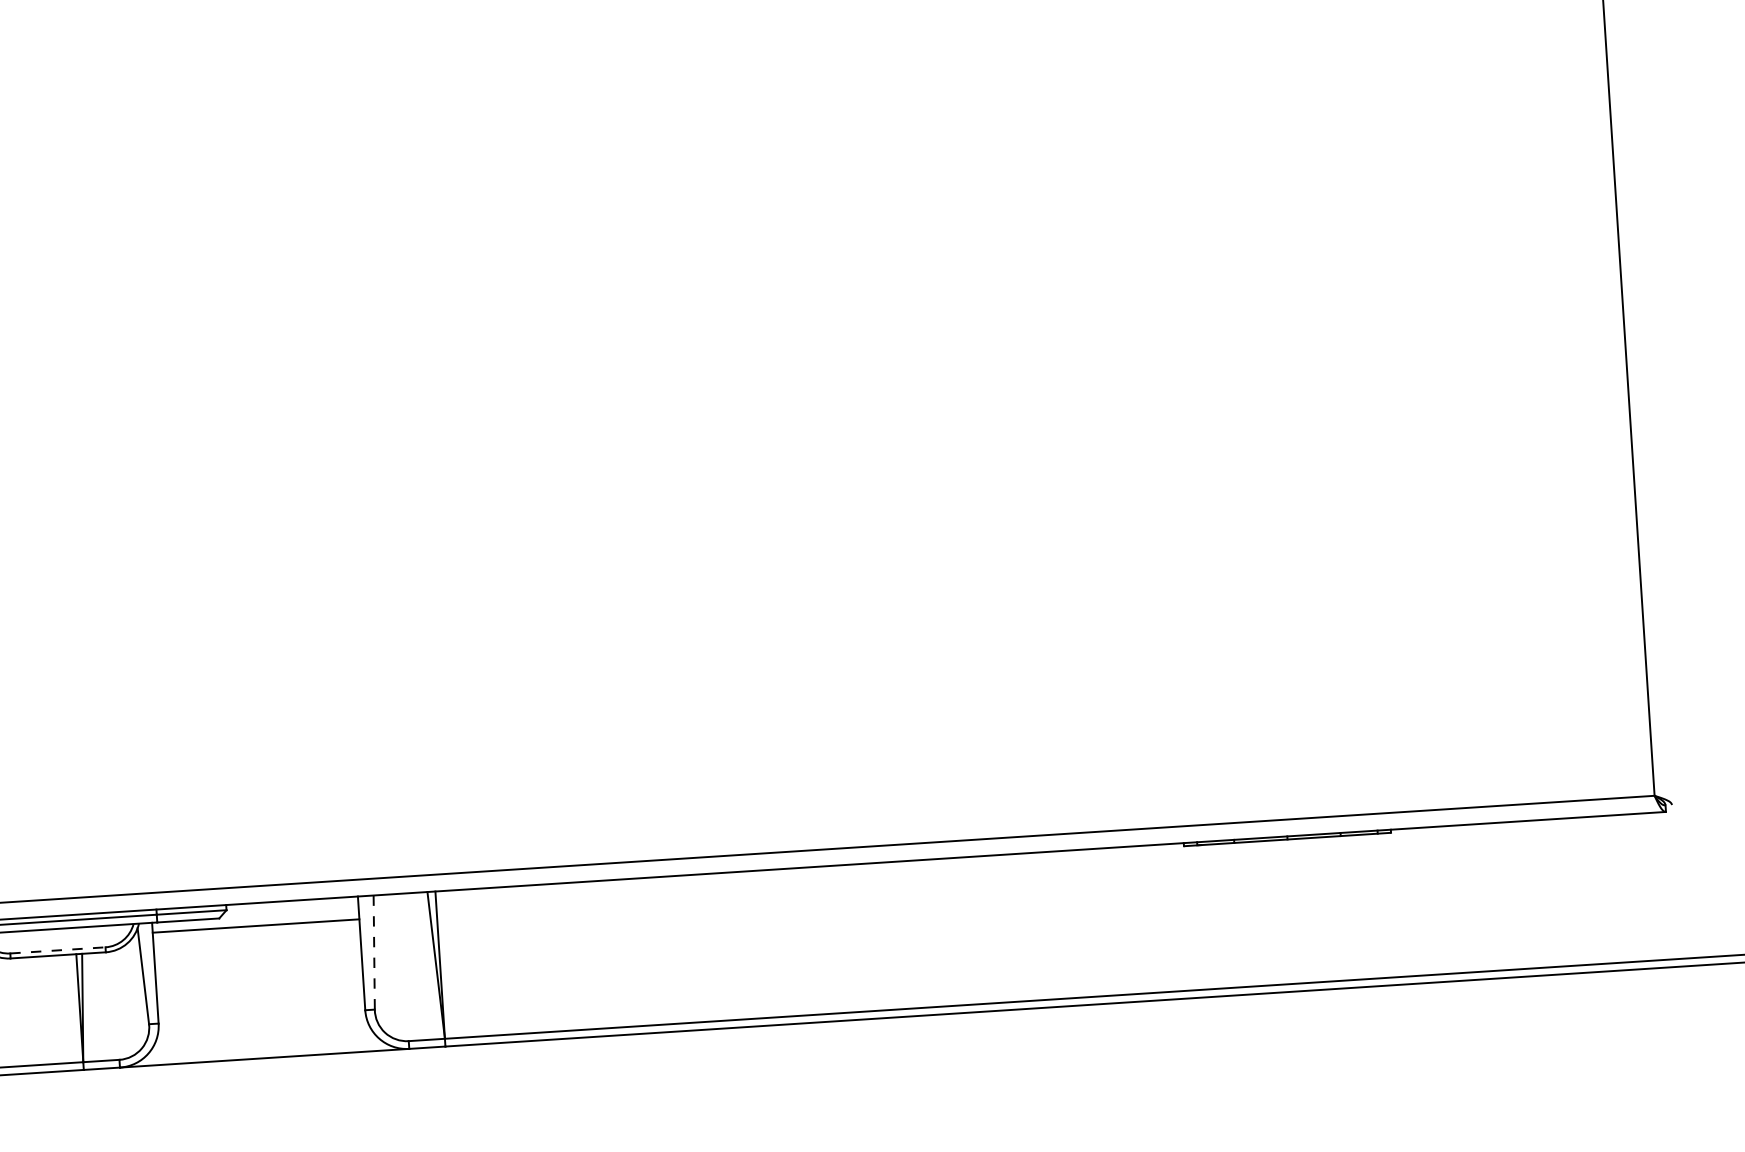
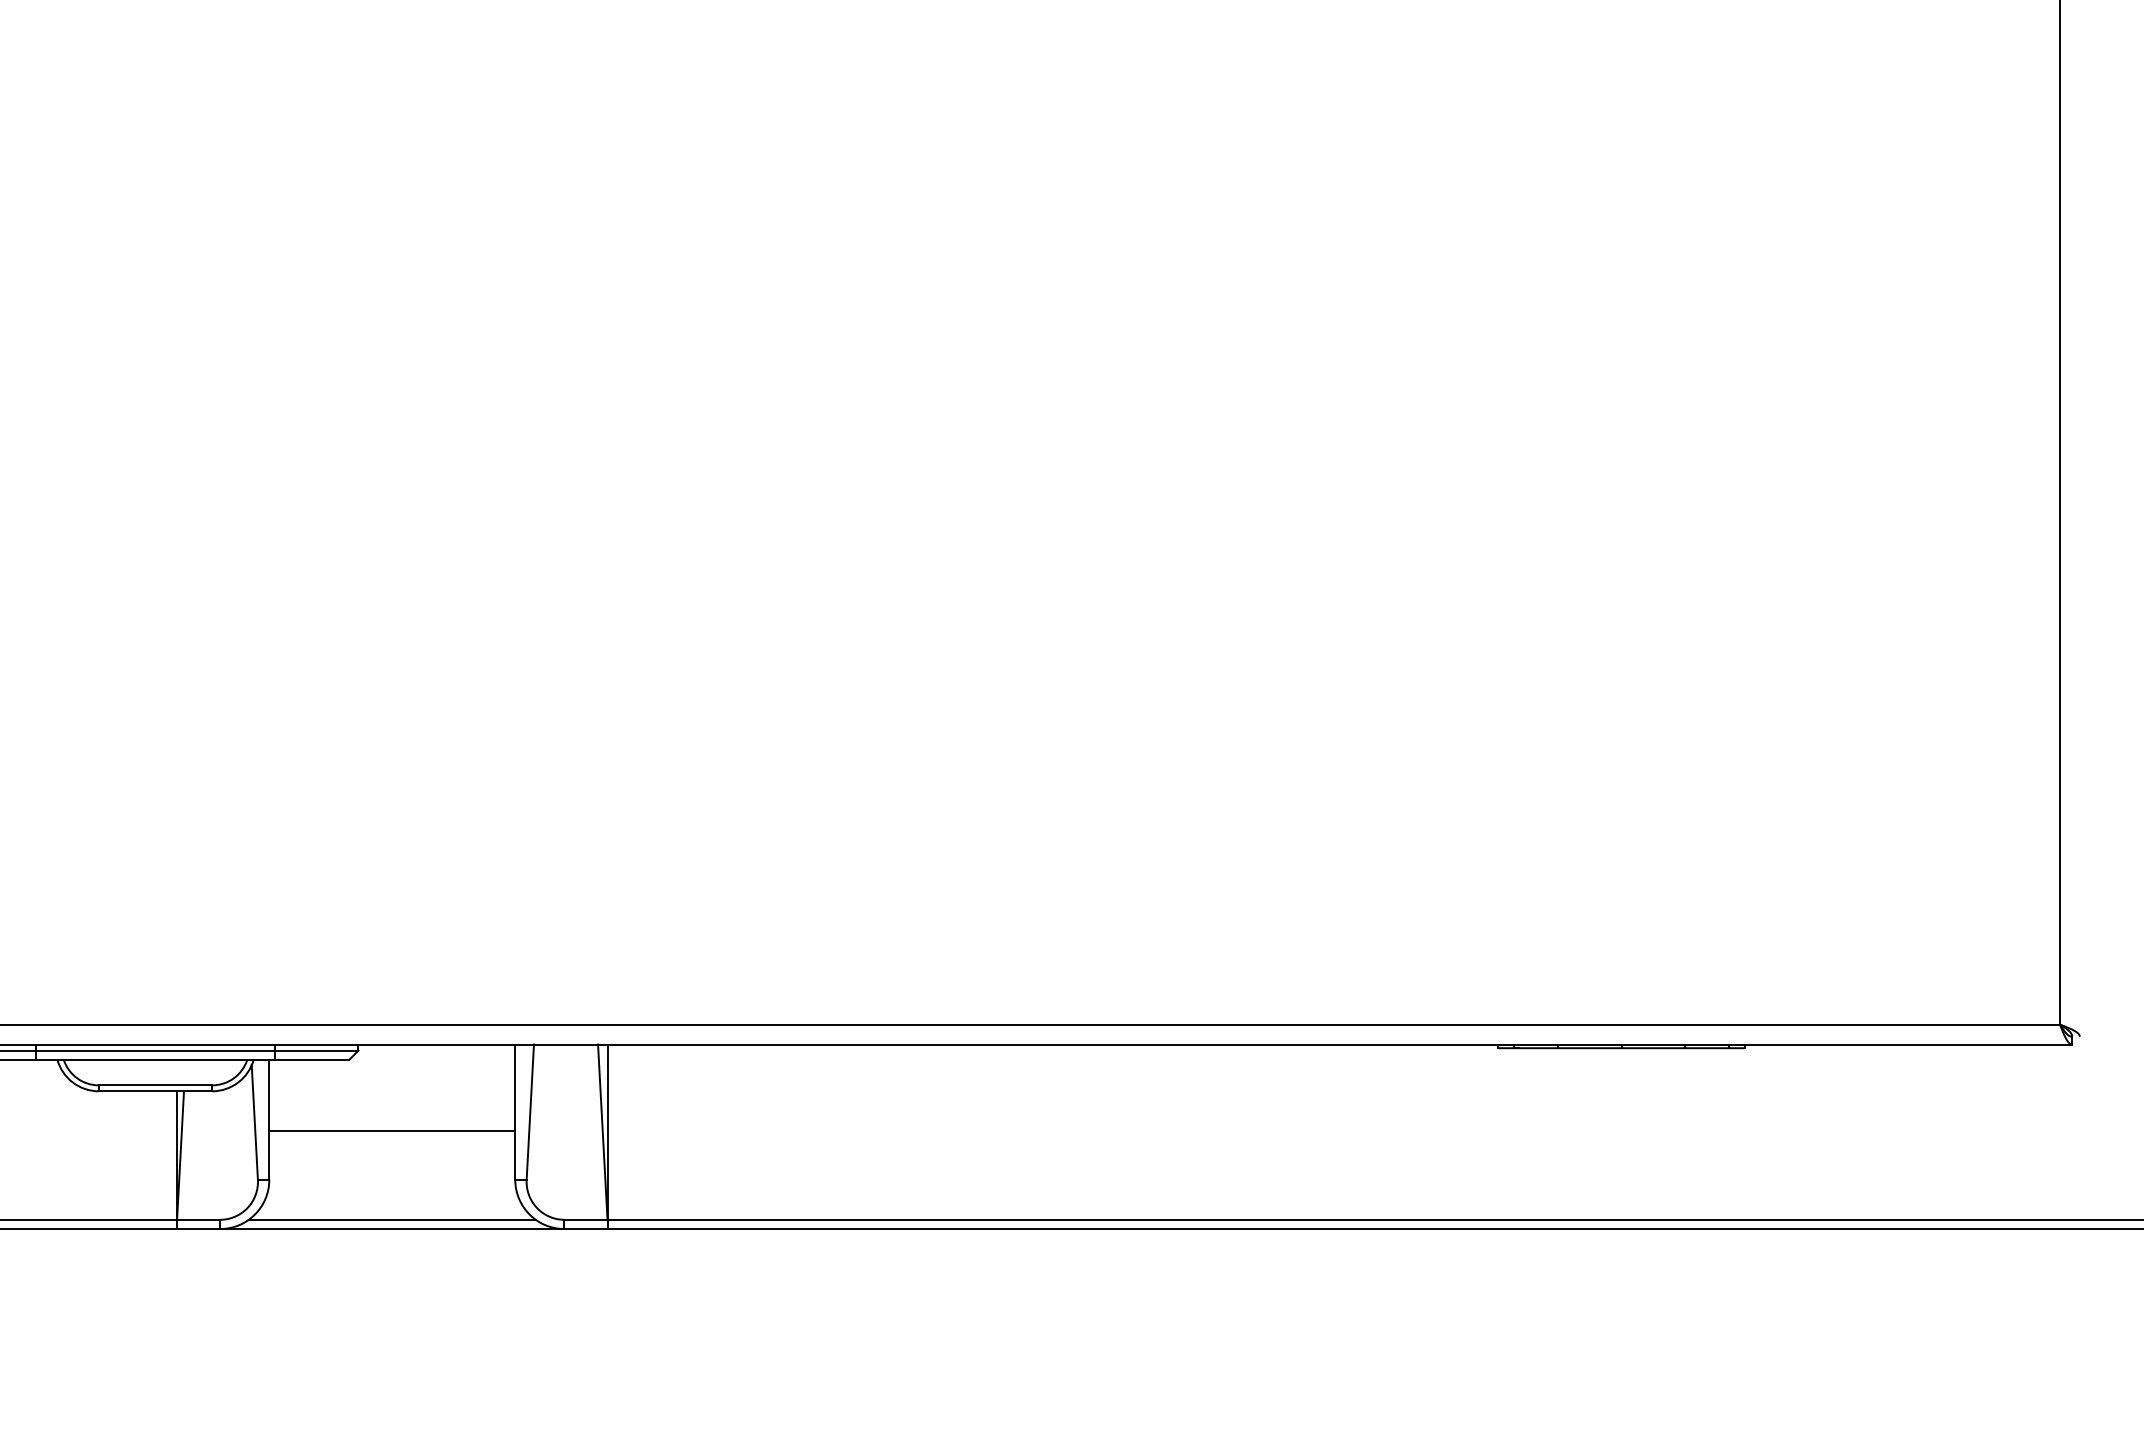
line: (256, 925) -> (392, 1130), moved
line: (57, 950) -> (155, 1085), dashed -> solid
line: (374, 952) -> (530, 1112), dashed -> solid
line: (263, 1050) -> (391, 1219), added

